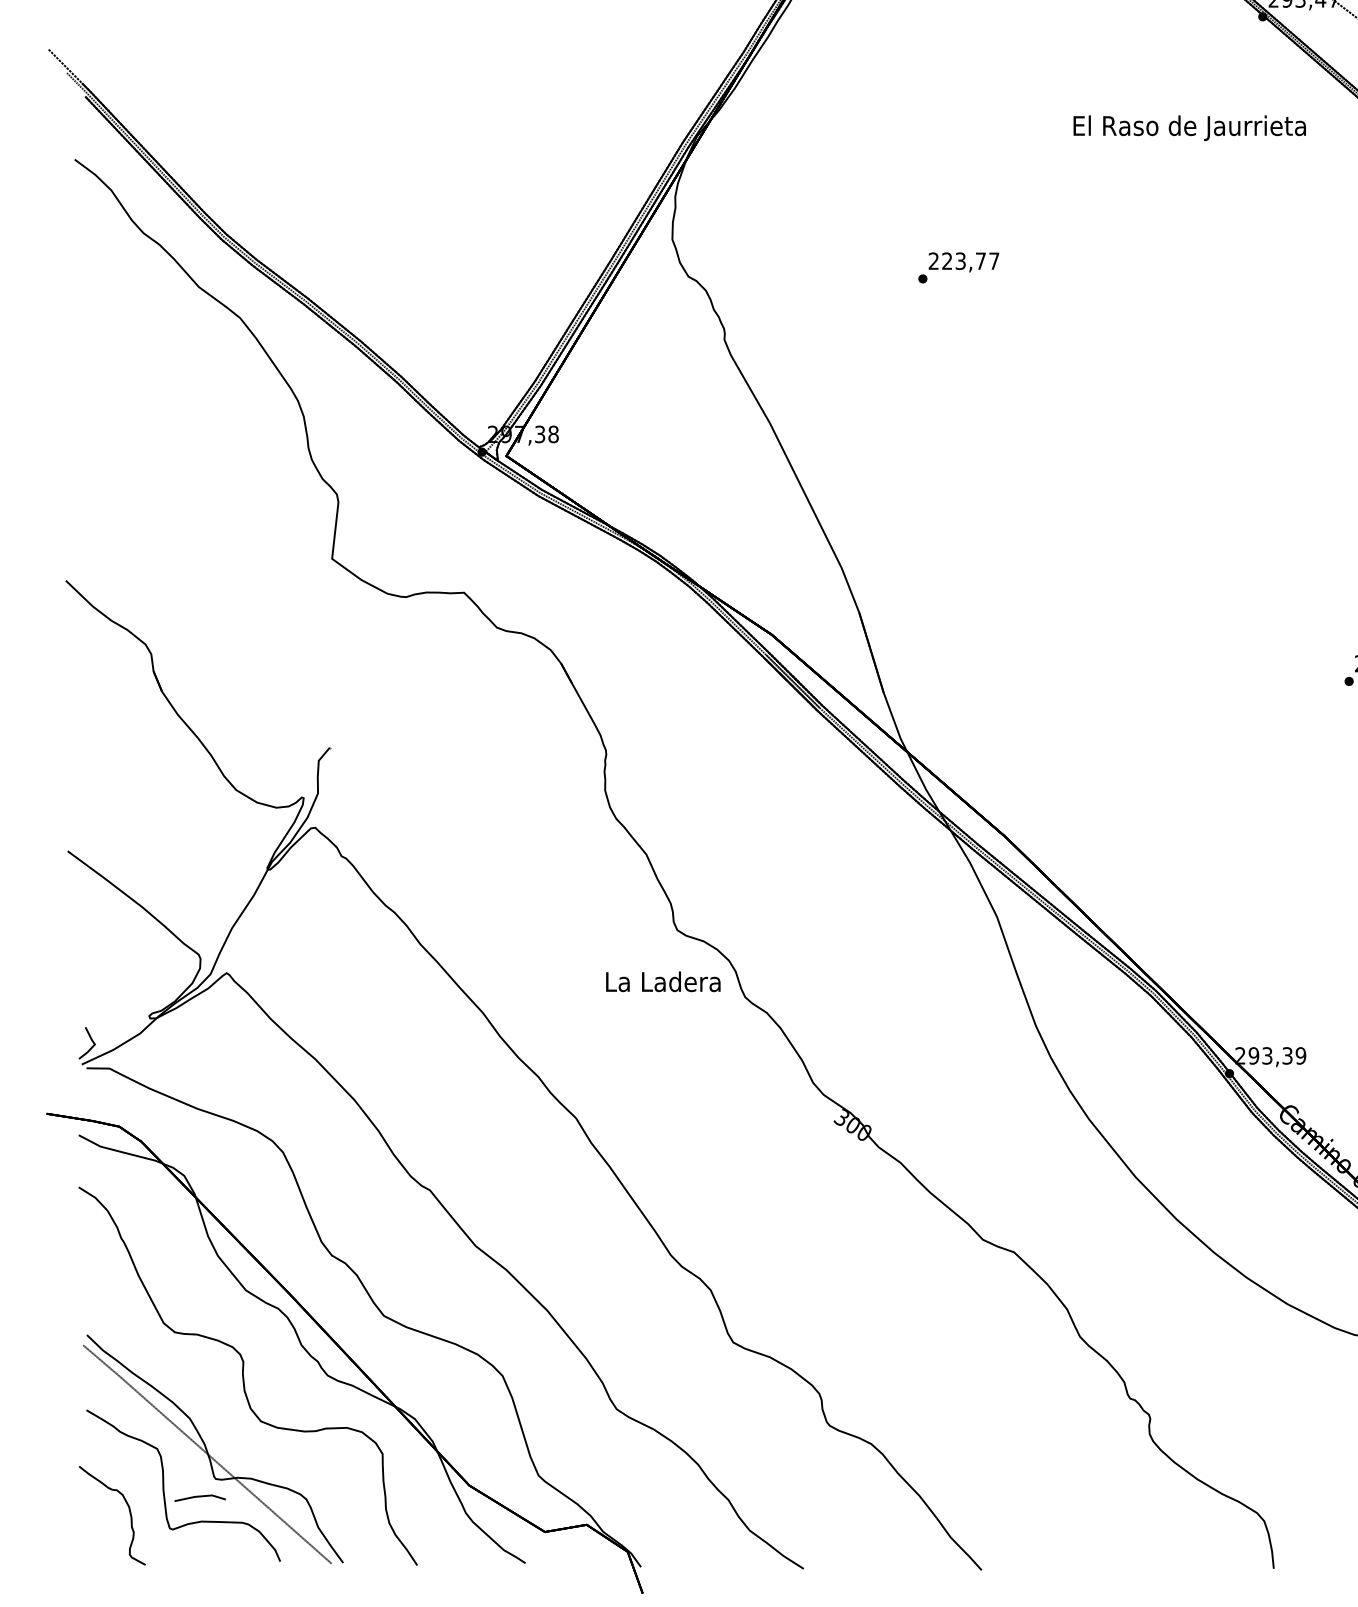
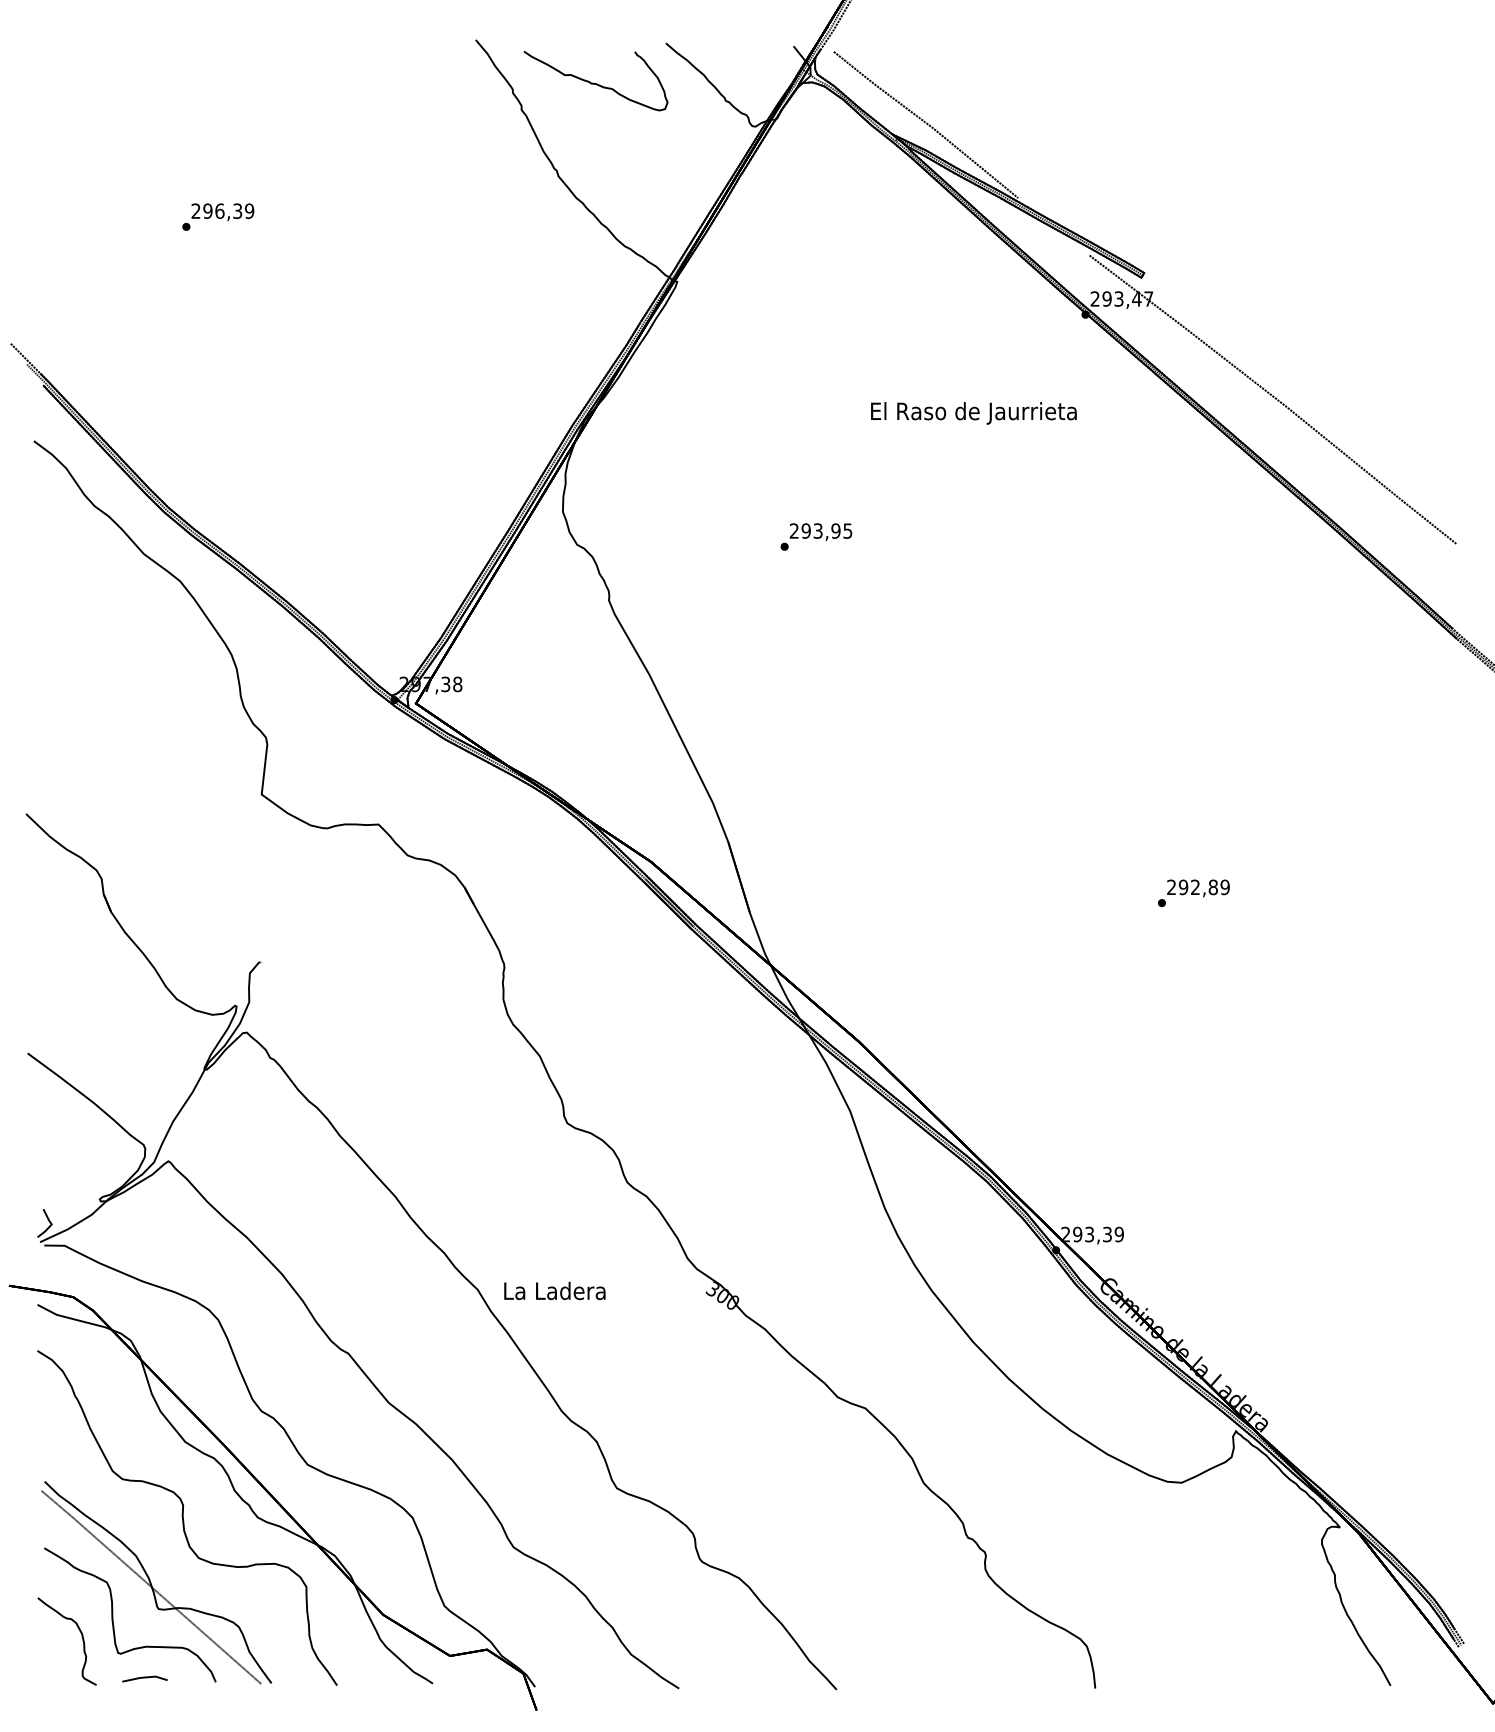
text: (1189, 128) -> (973, 413), moved
text: (970, 260) -> (826, 530), 223,77 -> 293,95
text: (662, 981) -> (554, 1290), moved
line: (199, 1497) -> (144, 1678), moved

